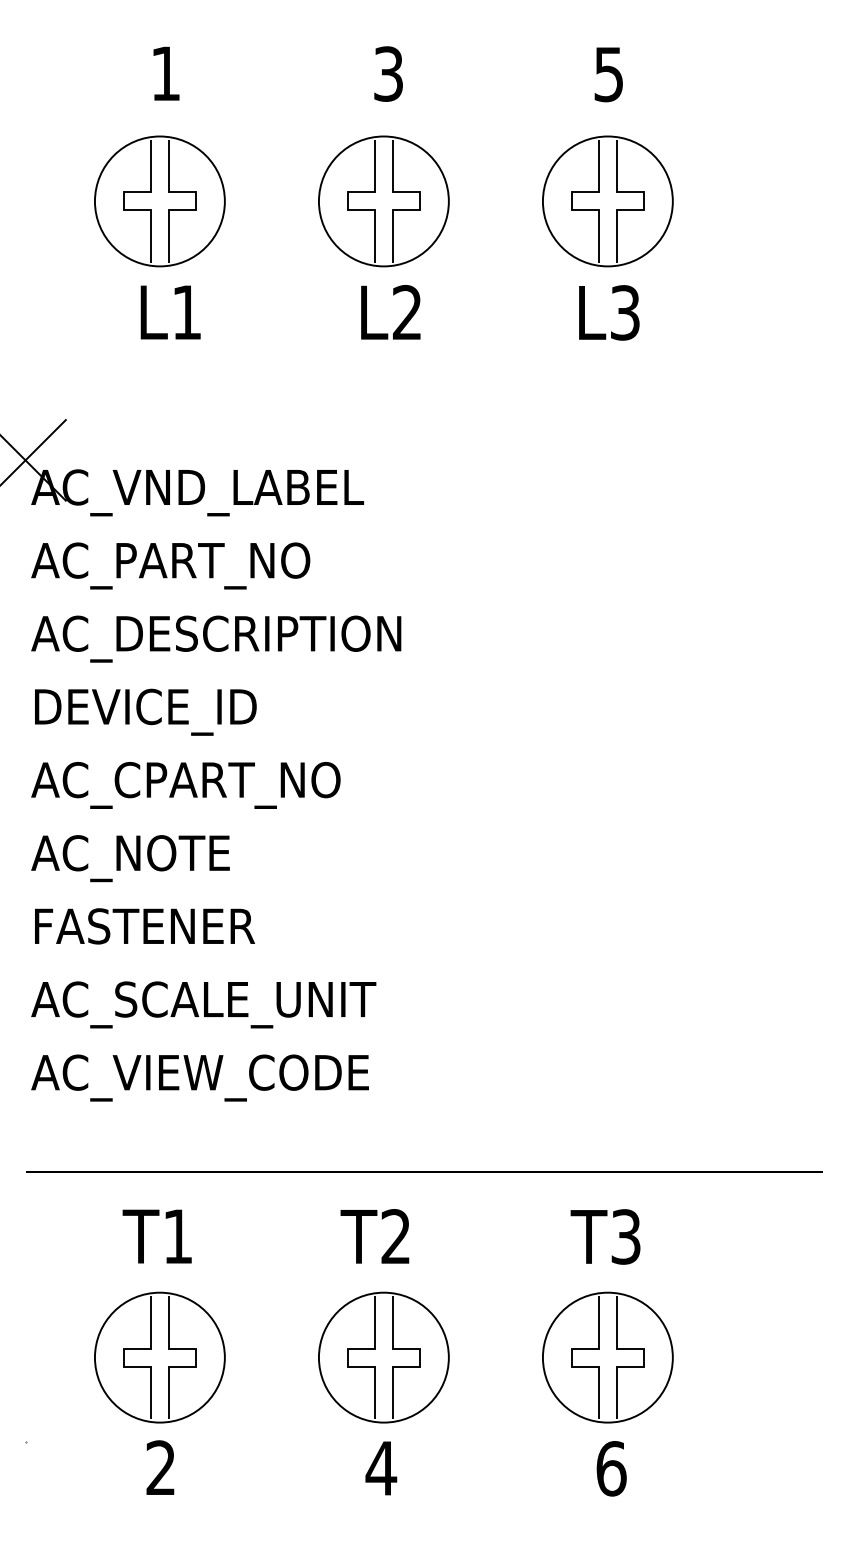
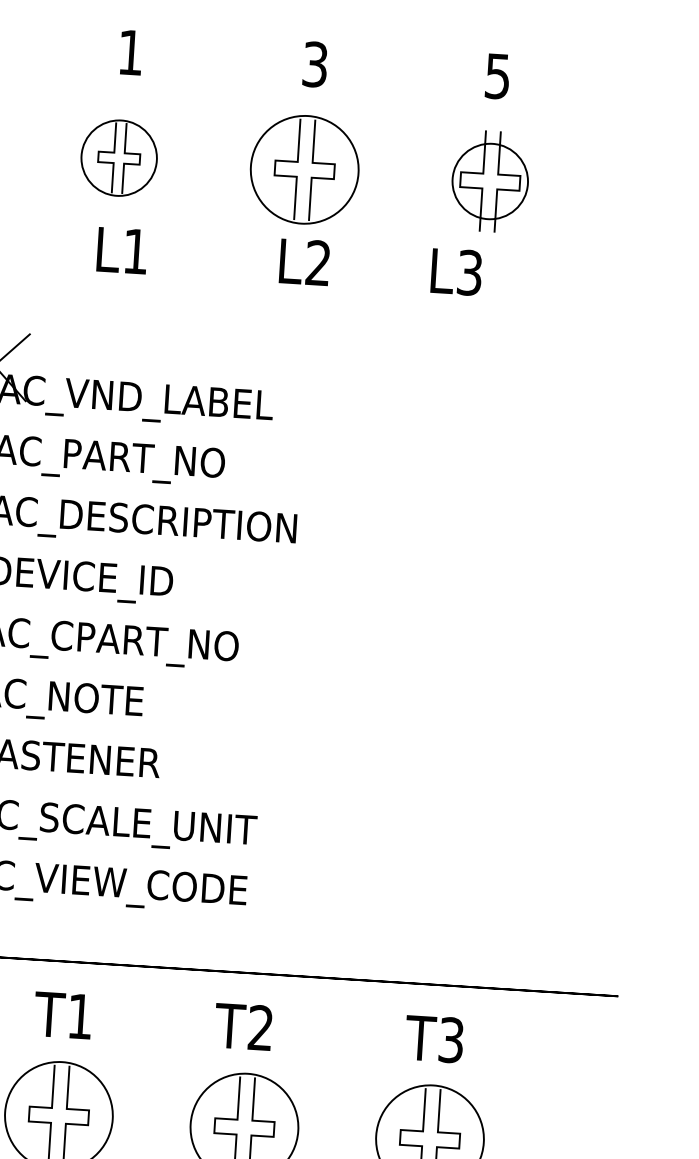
part: (159, 201) -> (118, 158), size x0.7
circle: (607, 201) -> (489, 181), size x0.7
text: (609, 312) -> (456, 271), moved

